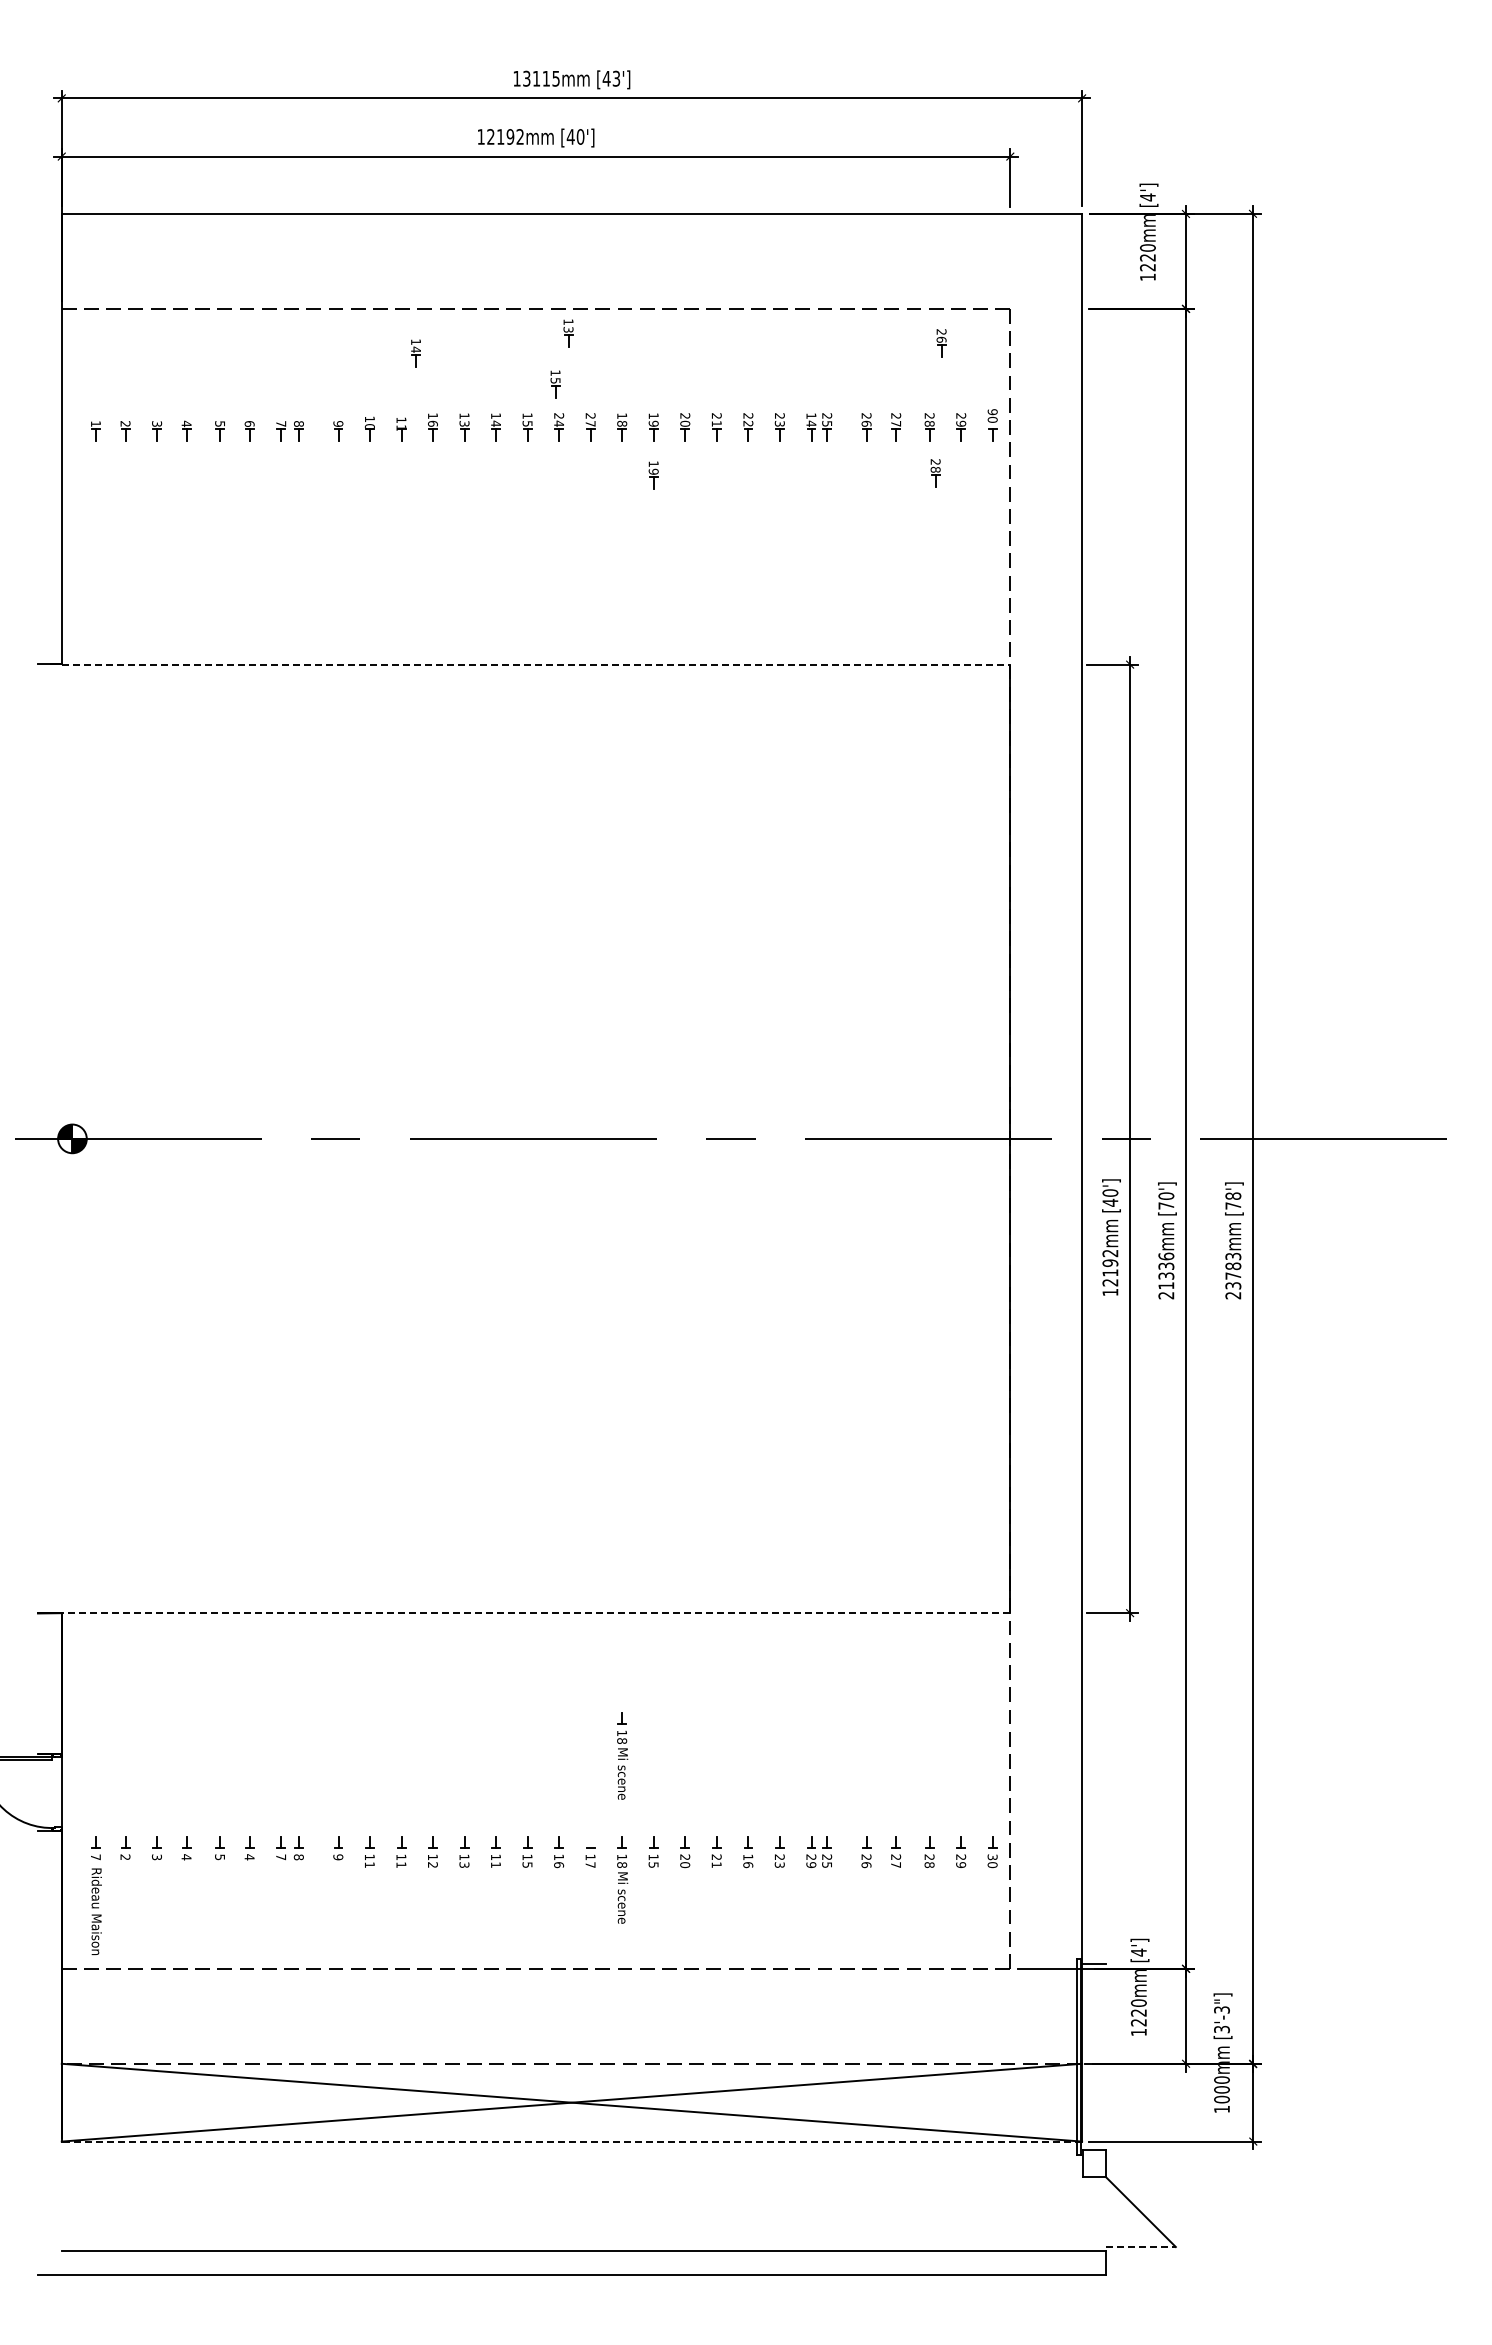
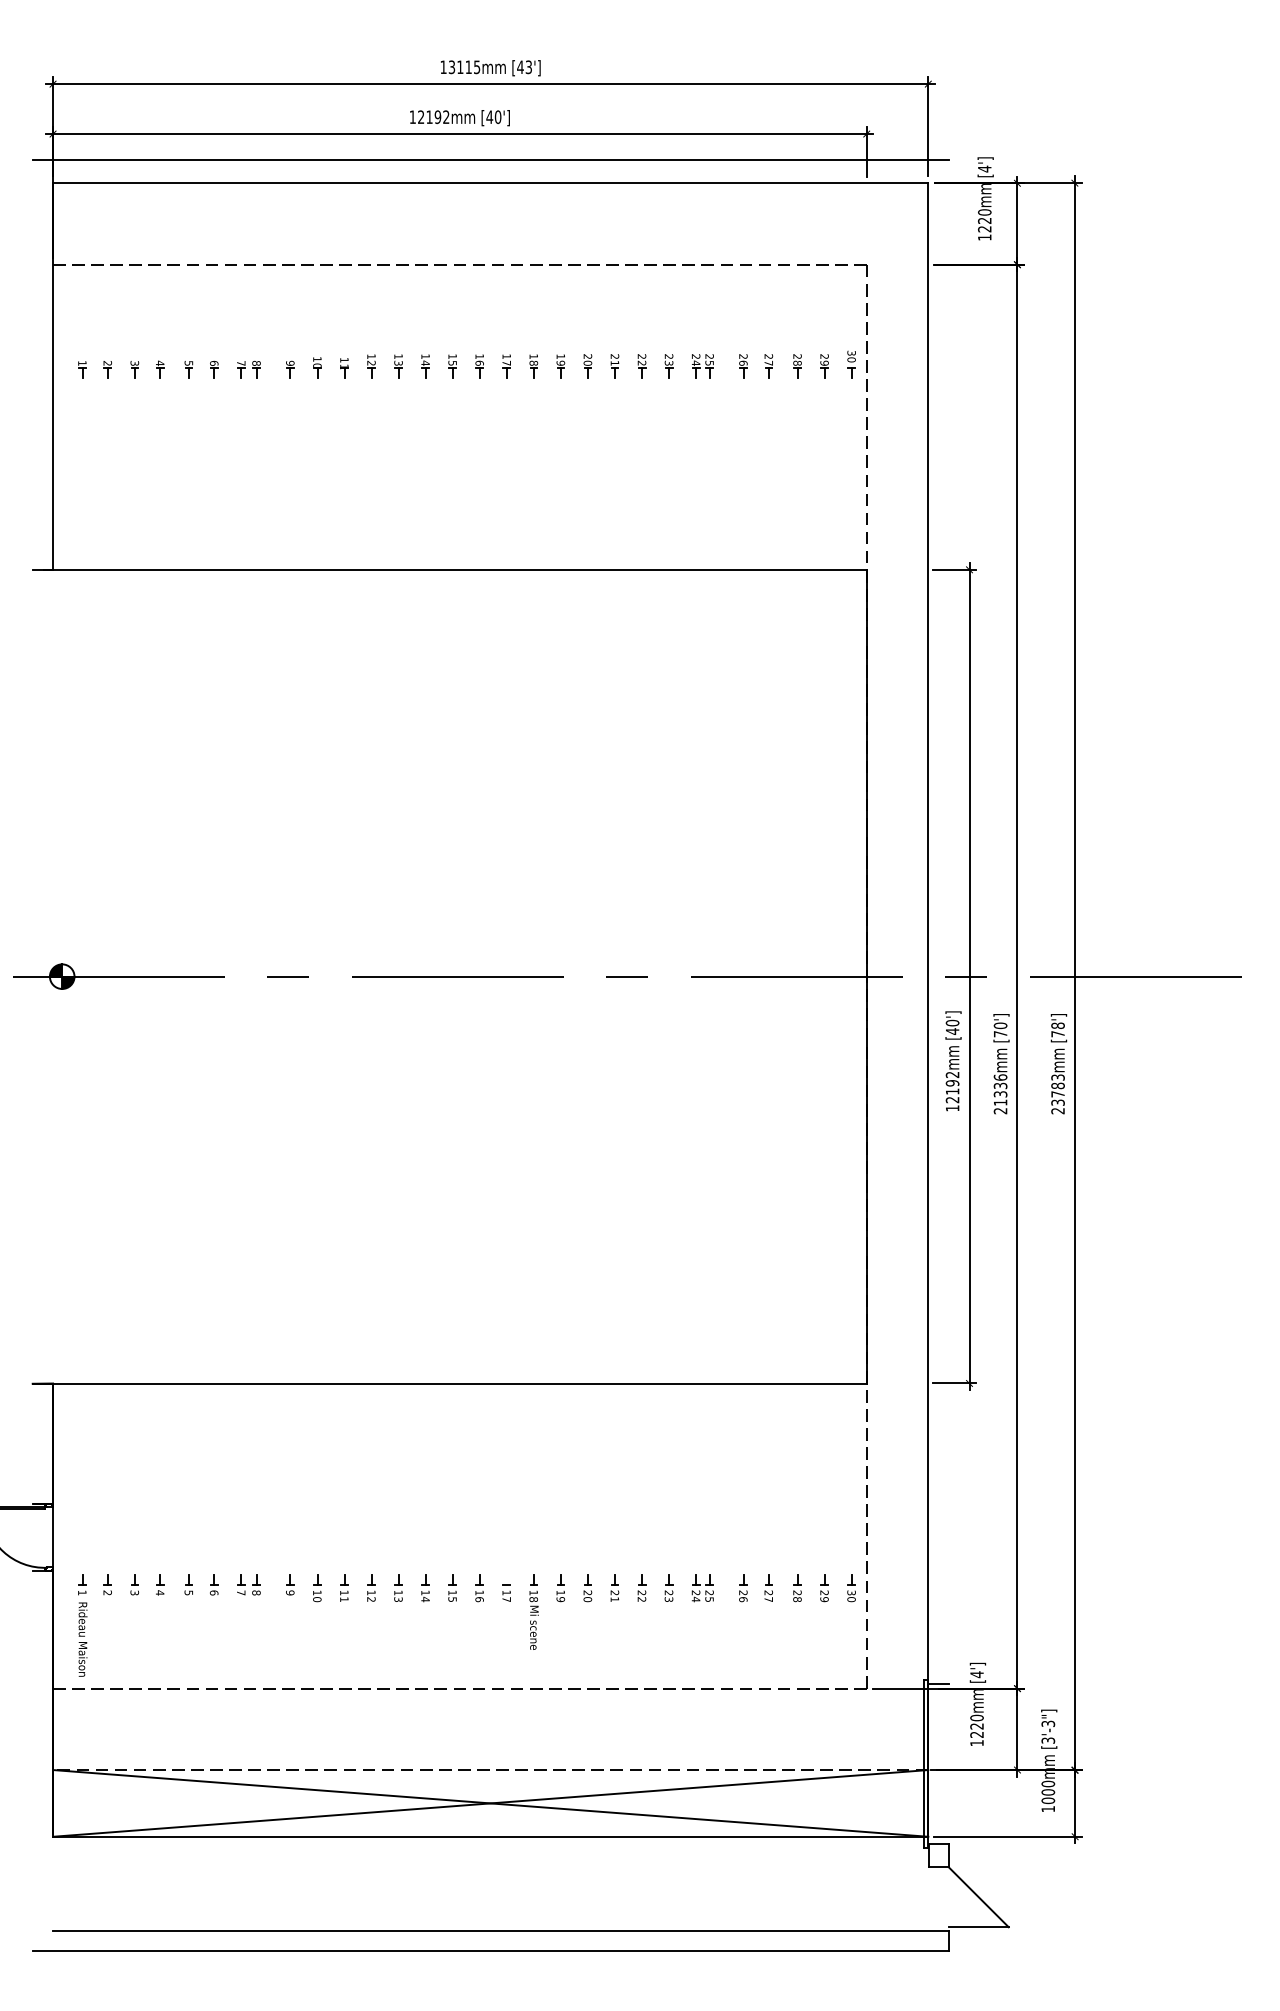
line: (571, 187) -> (490, 160), added
part: (568, 333) -> (487, 285), removed
part: (941, 343) -> (807, 294), removed
part: (415, 353) -> (356, 302), removed
part: (555, 384) -> (476, 329), removed
text: (992, 412) -> (851, 353), 90 -> 30
text: (590, 415) -> (506, 356), 27 -> 17
text: (811, 415) -> (696, 356), 14 -> 24
text: (559, 419) -> (480, 359), 24 -> 16
text: (432, 423) -> (371, 363), 16 -> 12
part: (935, 473) -> (802, 405), removed
part: (653, 475) -> (560, 407), removed
line: (536, 664) -> (460, 569), dashed -> solid
line: (535, 1613) -> (459, 1383), dashed -> solid
part: (622, 1755) -> (534, 1505), removed
text: (95, 1857) -> (82, 1593), 7 -> 1
text: (249, 1857) -> (214, 1593), 4 -> 6
text: (748, 1861) -> (642, 1596), 16 -> 22
text: (495, 1864) -> (425, 1599), 11 -> 14
text: (811, 1864) -> (696, 1599), 29 -> 24
text: (369, 1865) -> (317, 1599), 11 -> 10
text: (653, 1865) -> (560, 1599), 15 -> 19
line: (571, 2141) -> (490, 1836), dashed -> solid
line: (1141, 2247) -> (979, 1927), dashed -> solid

